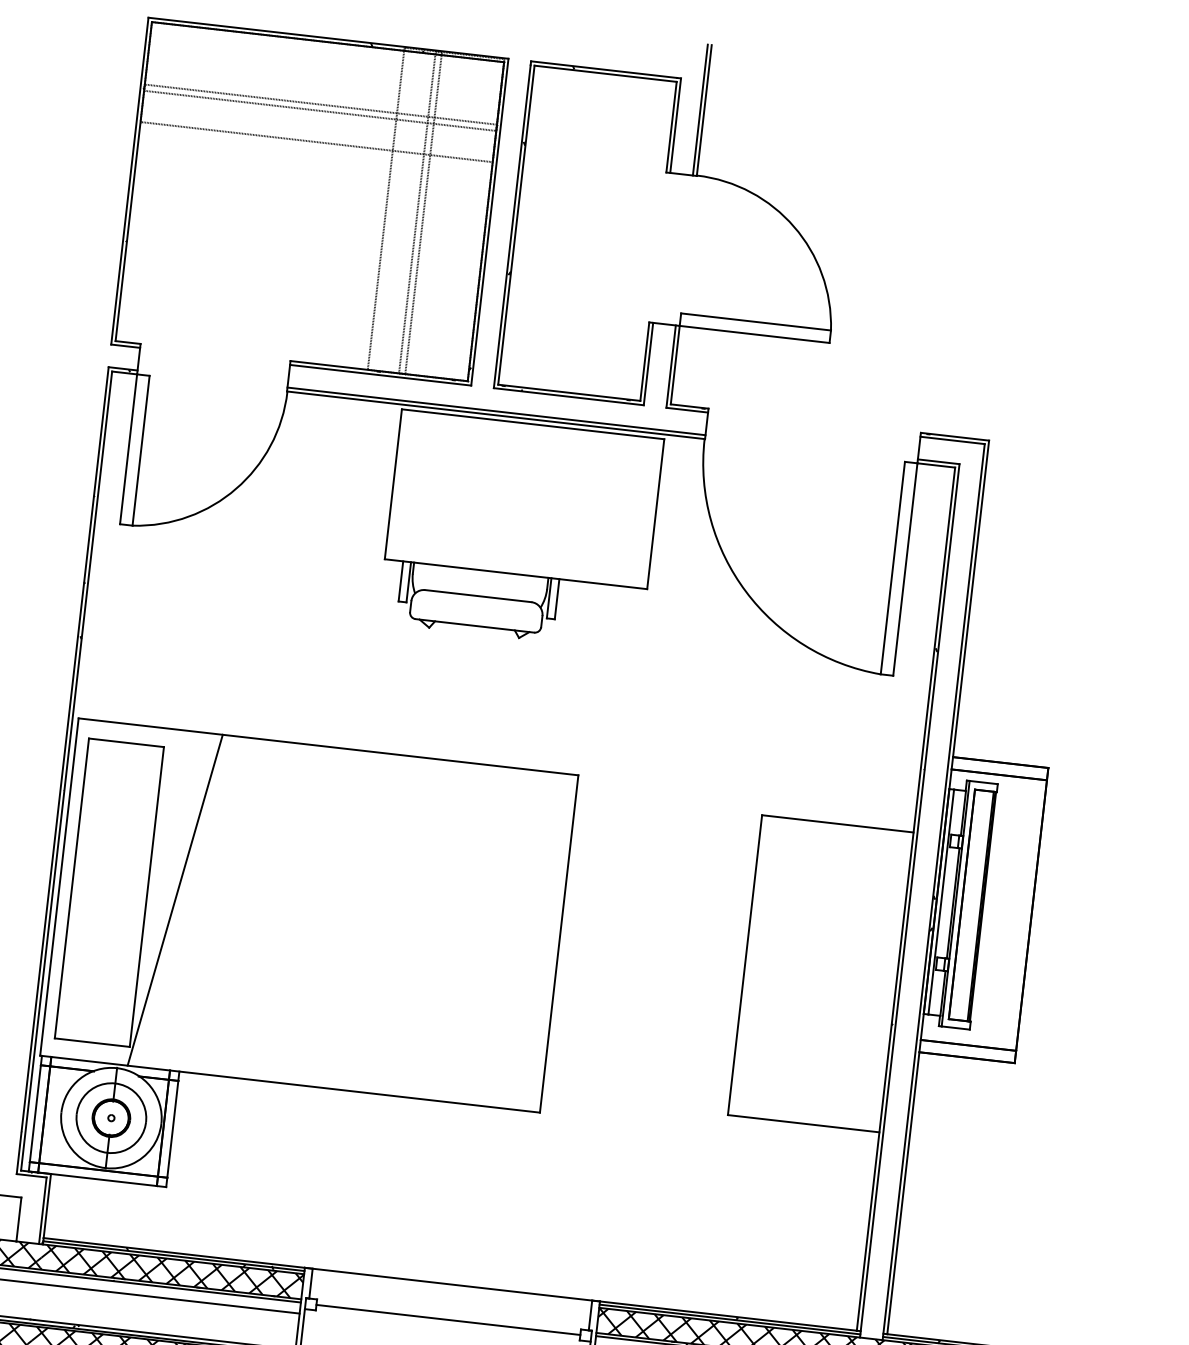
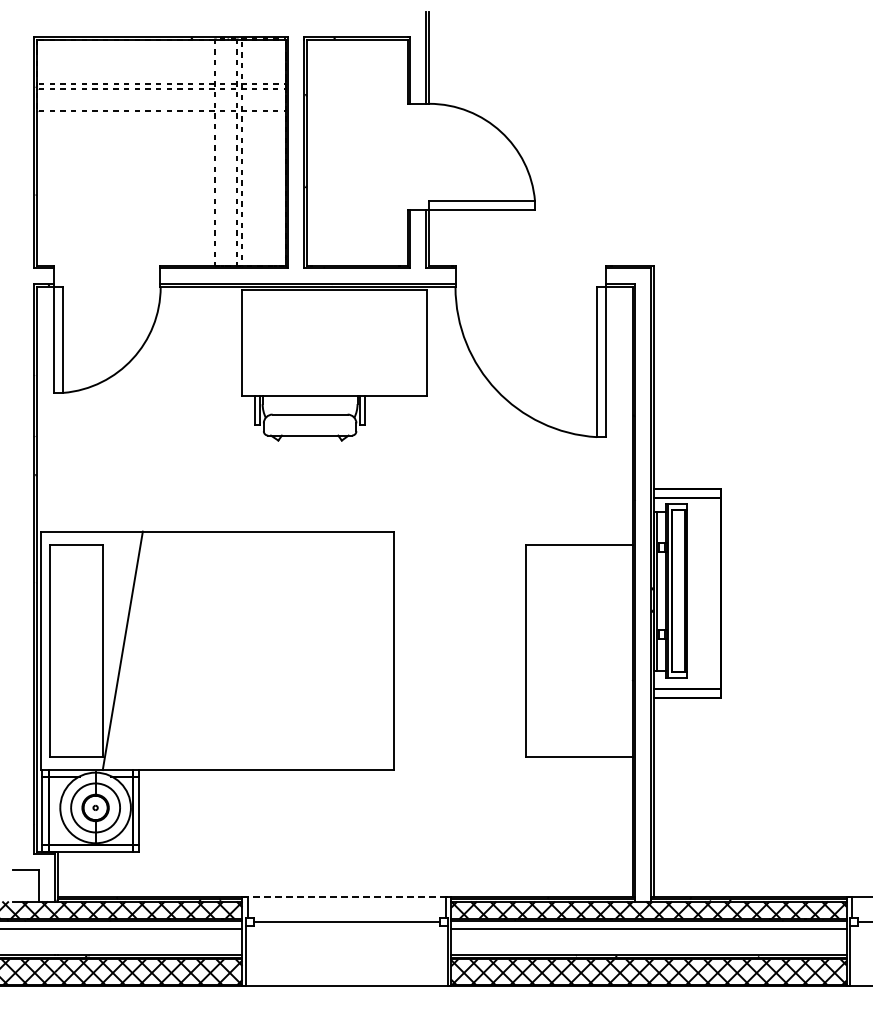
line: (453, 1284) -> (347, 896), solid -> dashed

